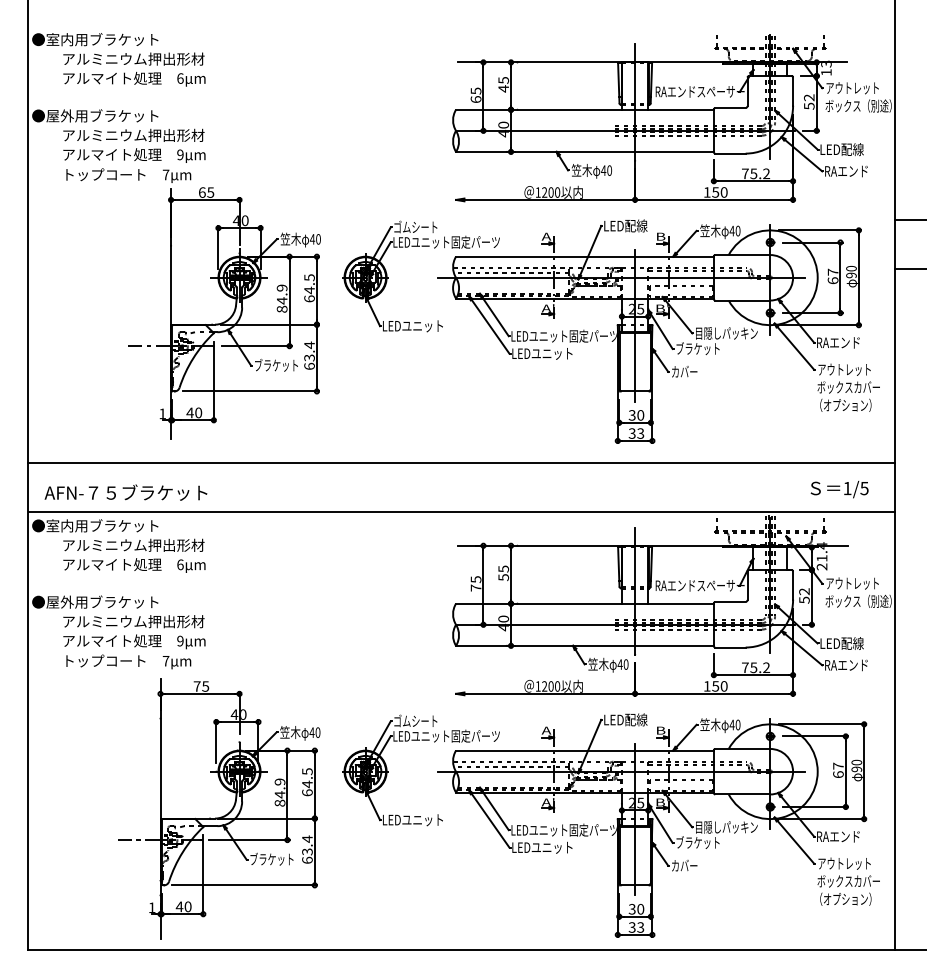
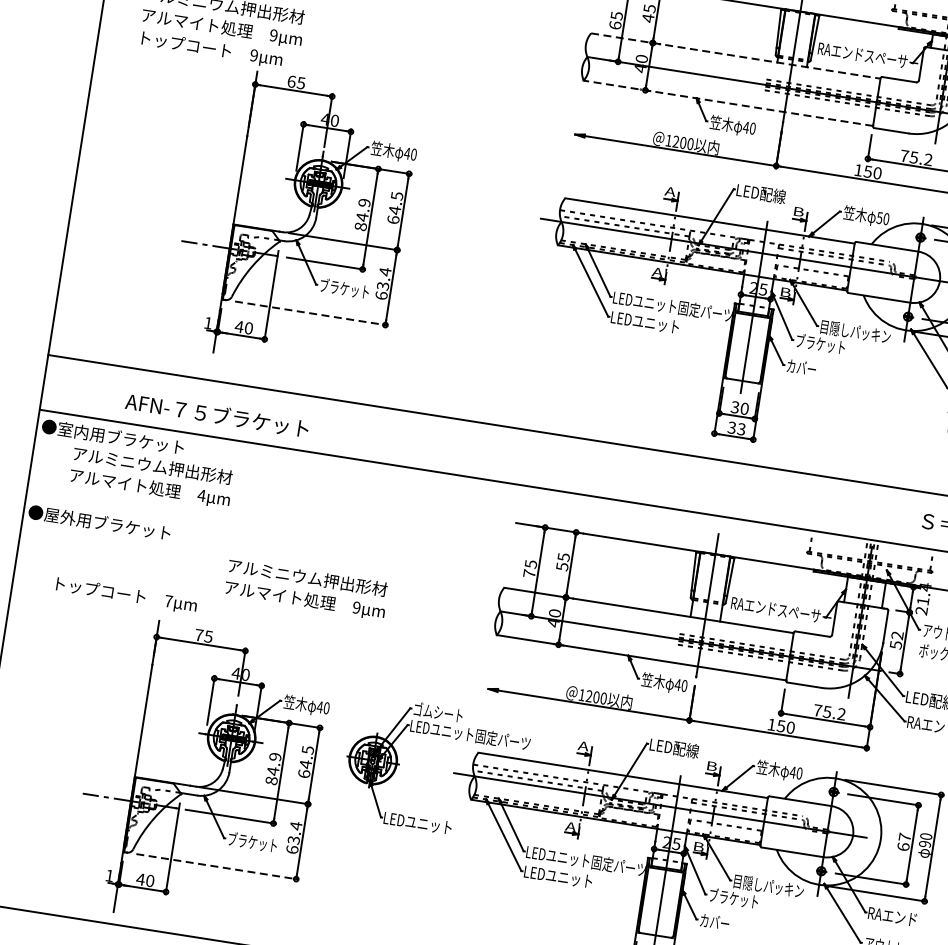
line: (584, 109) -> (735, 55), solid -> dashed
line: (584, 151) -> (727, 102), solid -> dashed
text: (165, 174) -> (253, 54), 7 -> 9
text: (731, 230) -> (879, 217), 40 -> 50
part: (419, 246) -> (526, 180), removed
line: (251, 391) -> (311, 313), solid -> dashed
text: (125, 492) -> (216, 414), moved
text: (179, 564) -> (200, 495), 6 -> 4
text: (134, 632) -> (306, 589), moved
line: (245, 885) -> (218, 867), solid -> dashed

